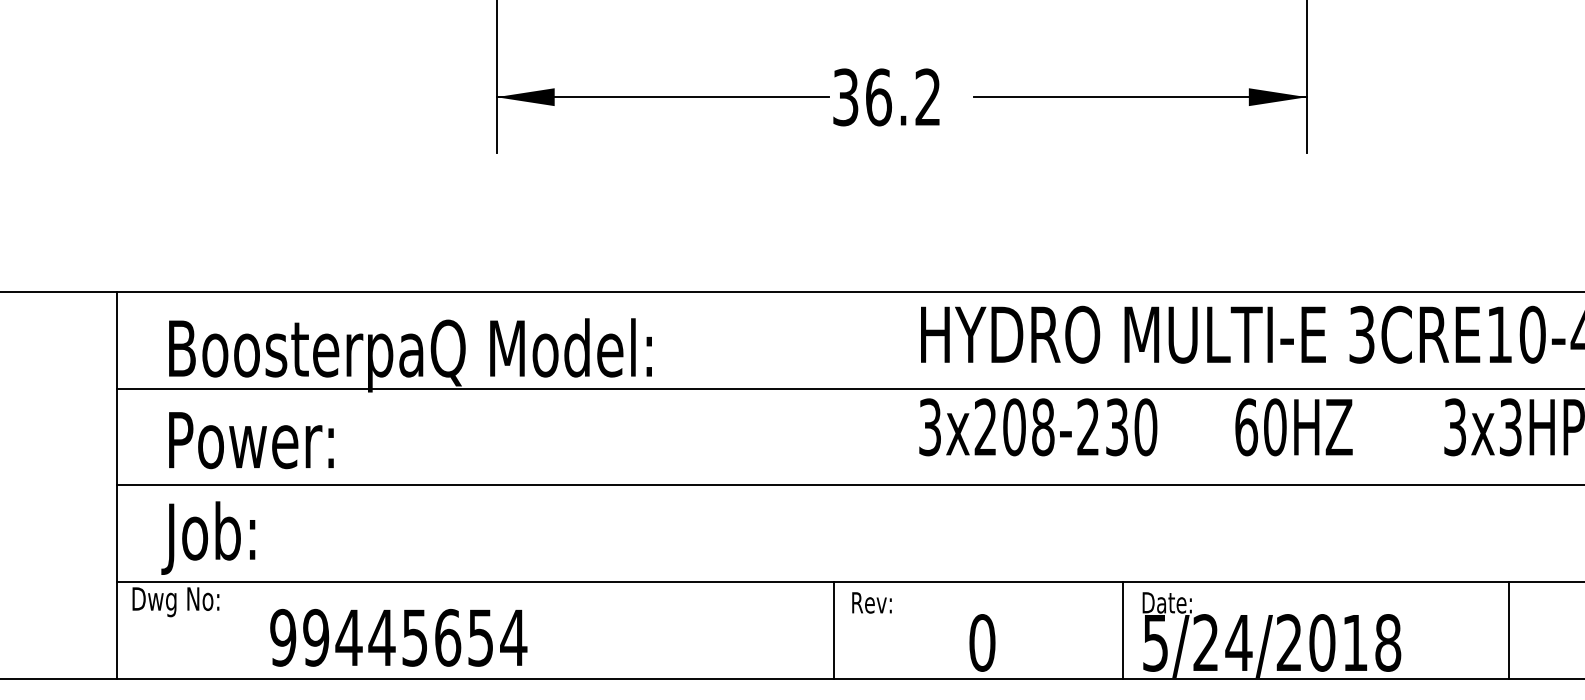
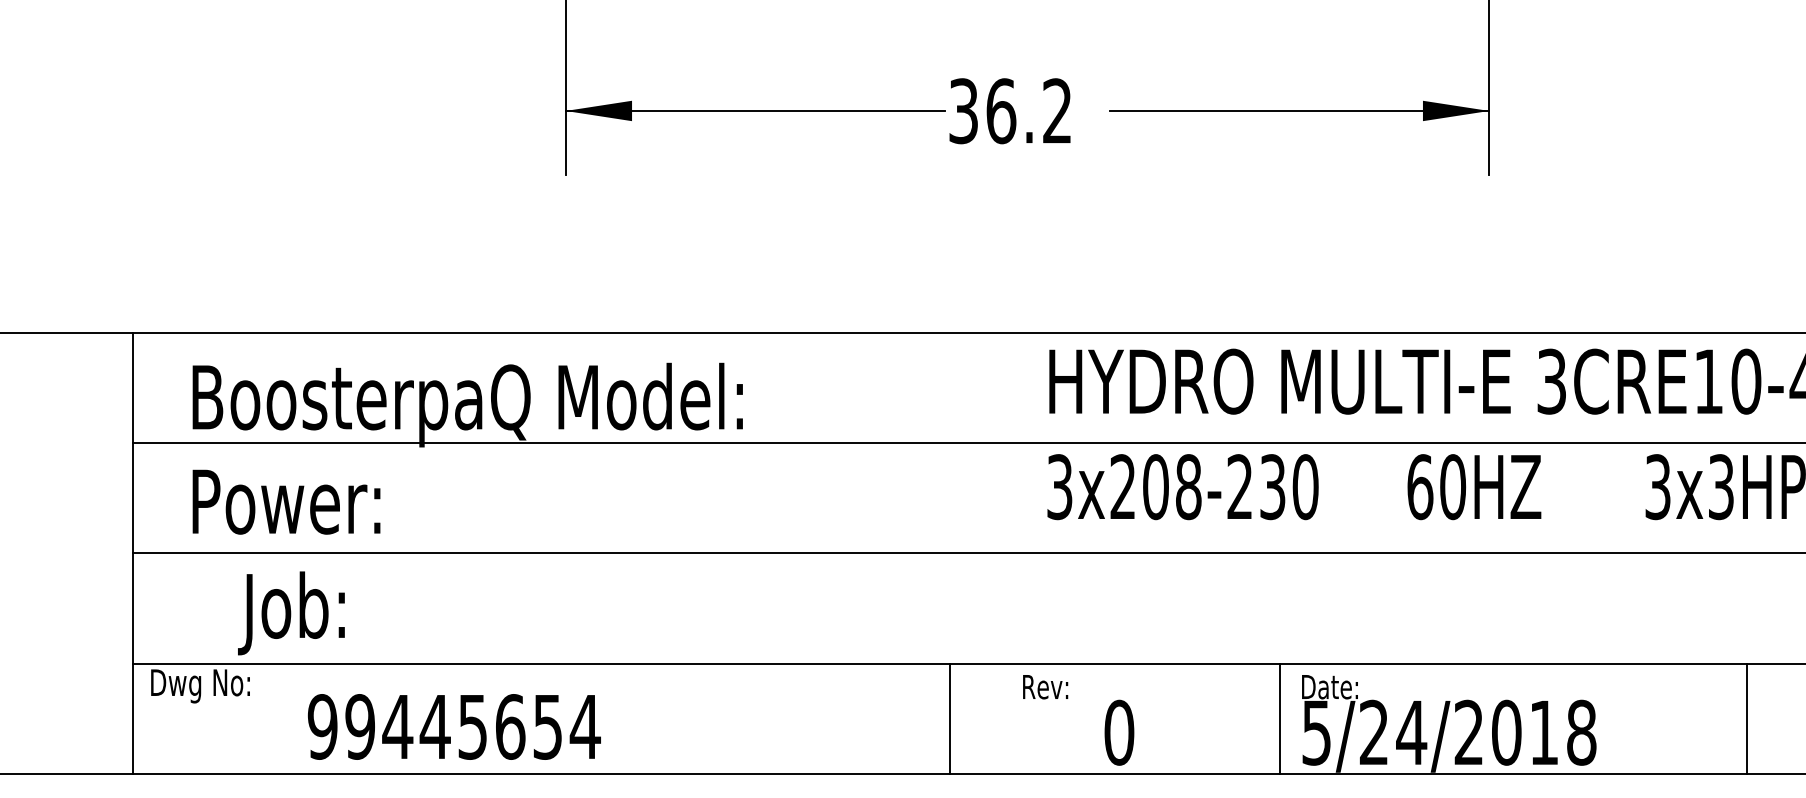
text: (208, 538) -> (291, 613), moved
text: (871, 603) -> (1045, 687), moved
line: (1509, 630) -> (1747, 718), moved

